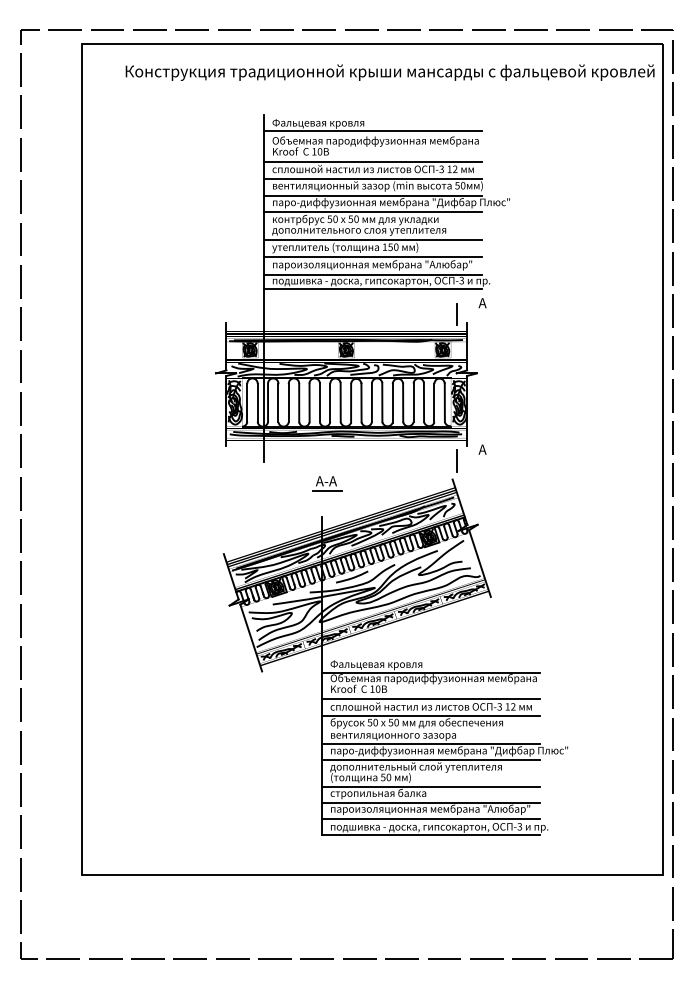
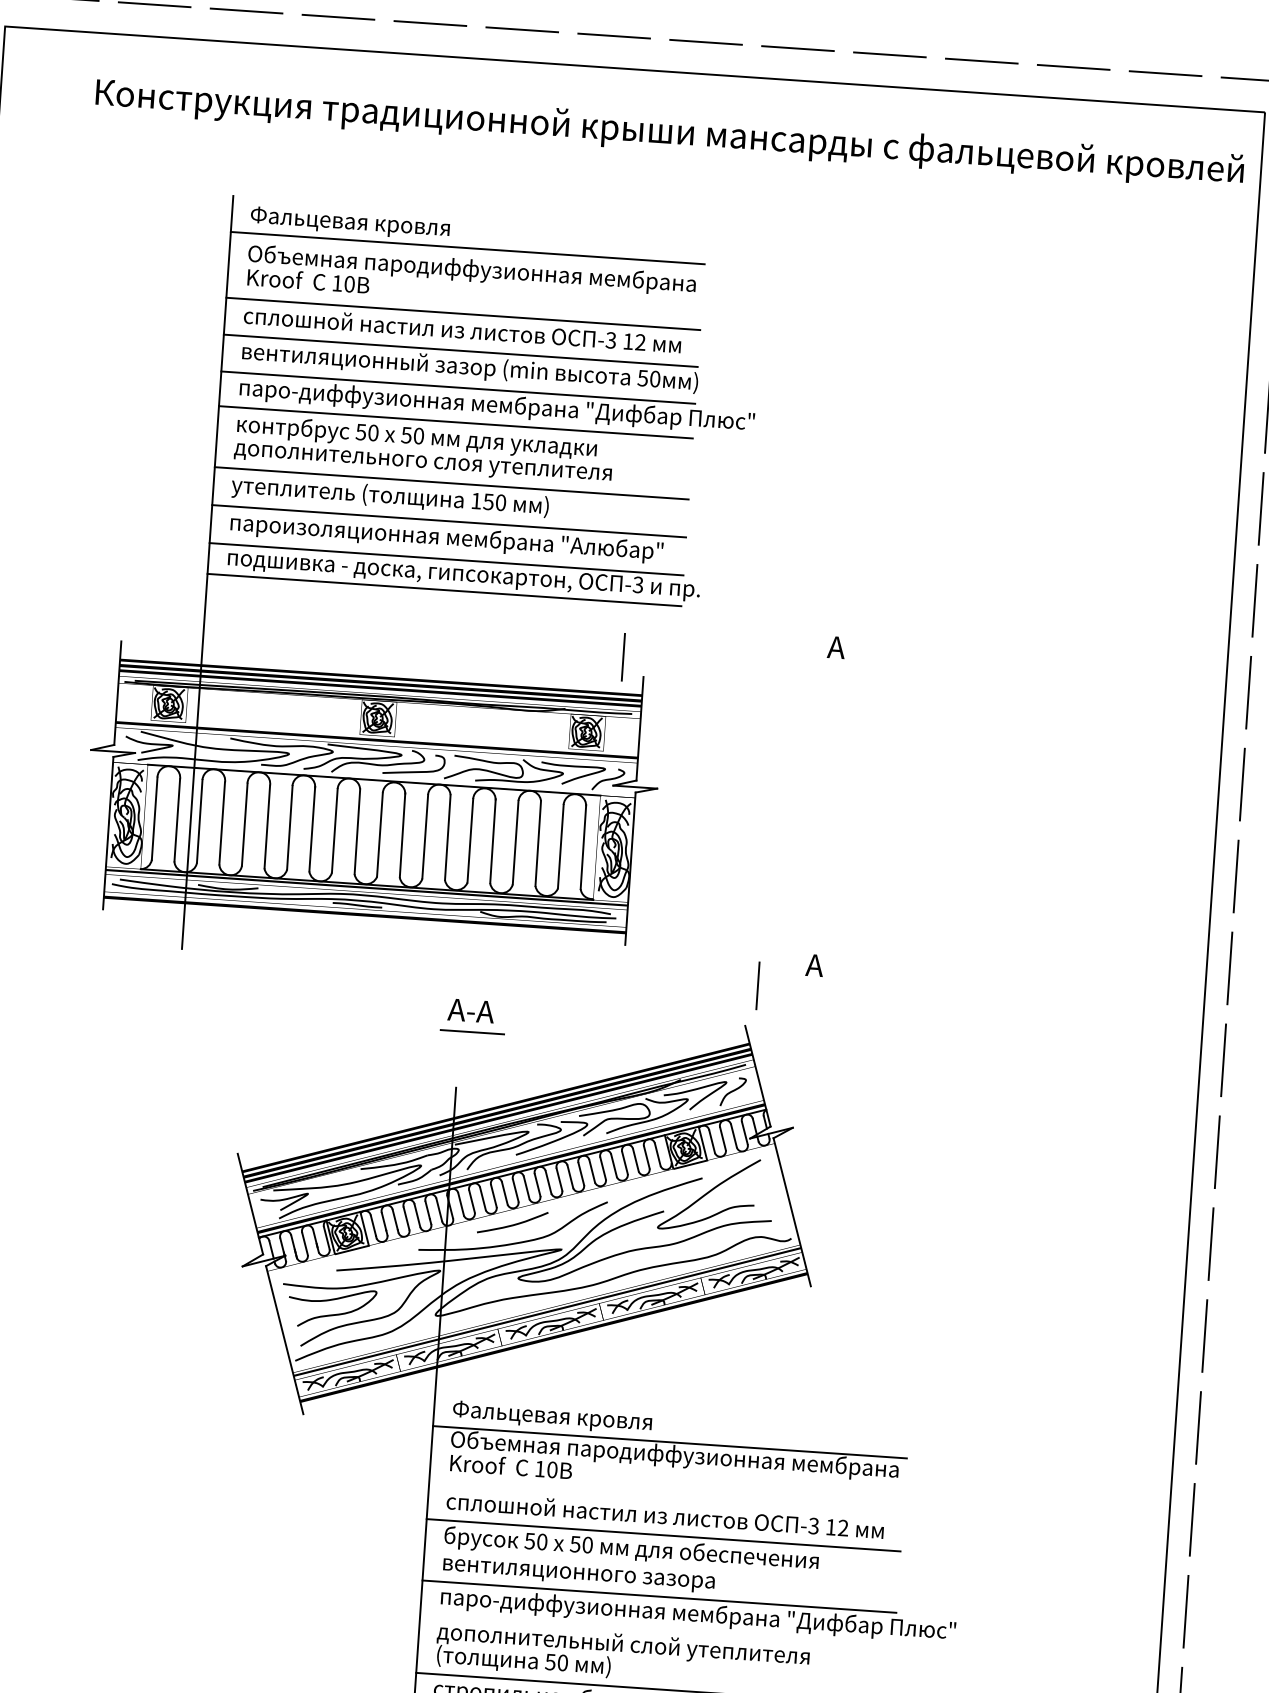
part: (362, 288) -> (421, 587), moved
line: (430, 699) -> (664, 1499), removed
line: (430, 760) -> (655, 1632), removed

